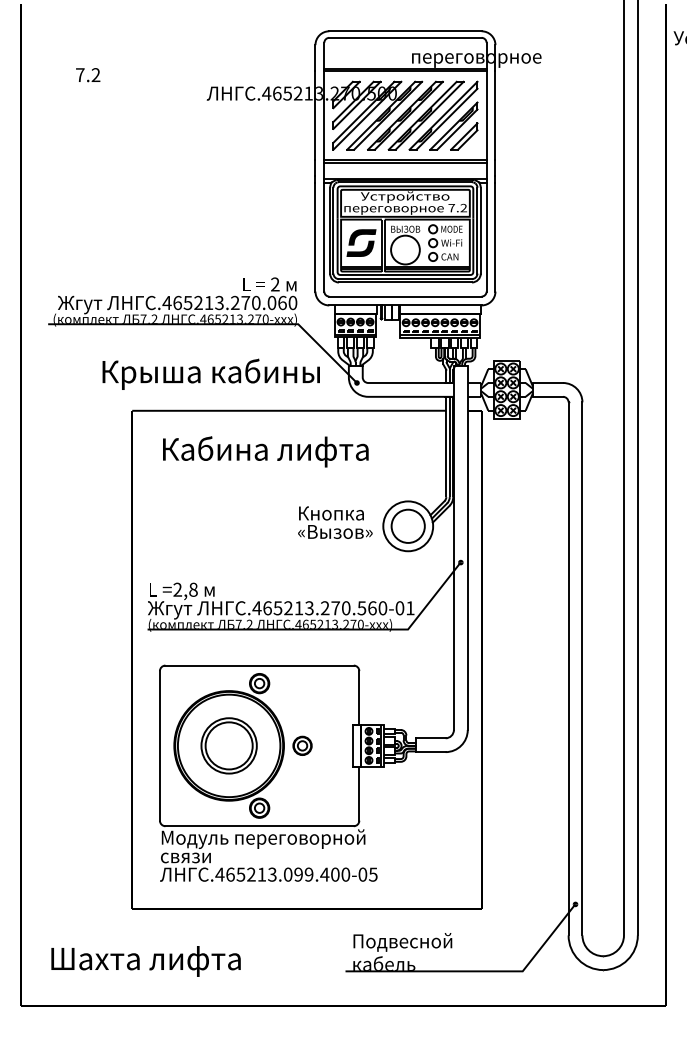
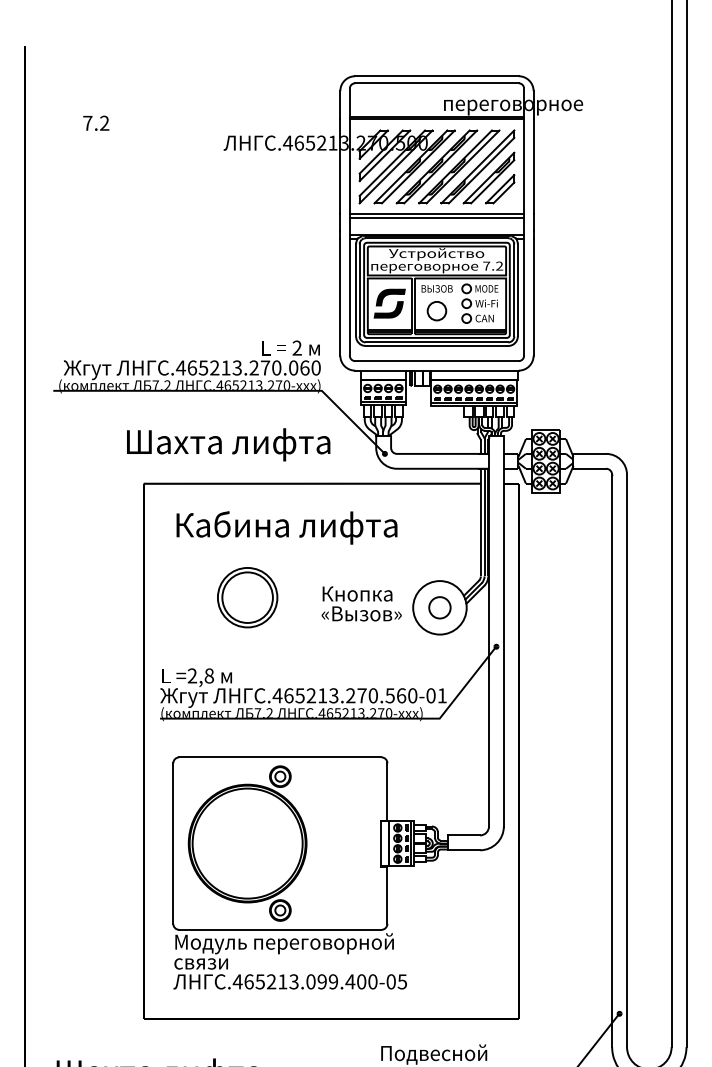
circle: (405, 249) -> (437, 310), size x0.6
text: (210, 373) -> (227, 443), Крыша кабины -> Шахта лифта
circle: (407, 525) -> (439, 606), size x0.6
part: (228, 745) -> (246, 597), moved
part: (302, 745) -> (326, 843), removed

